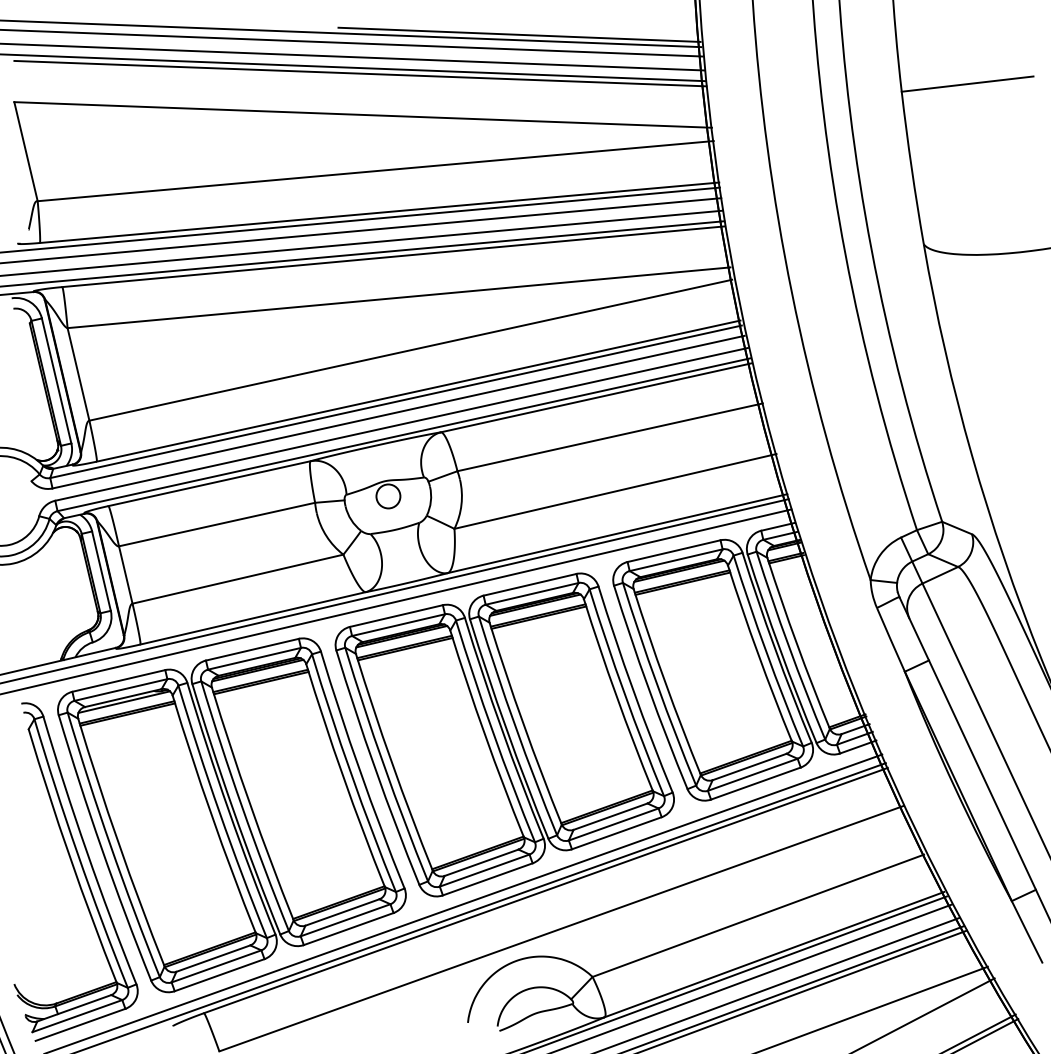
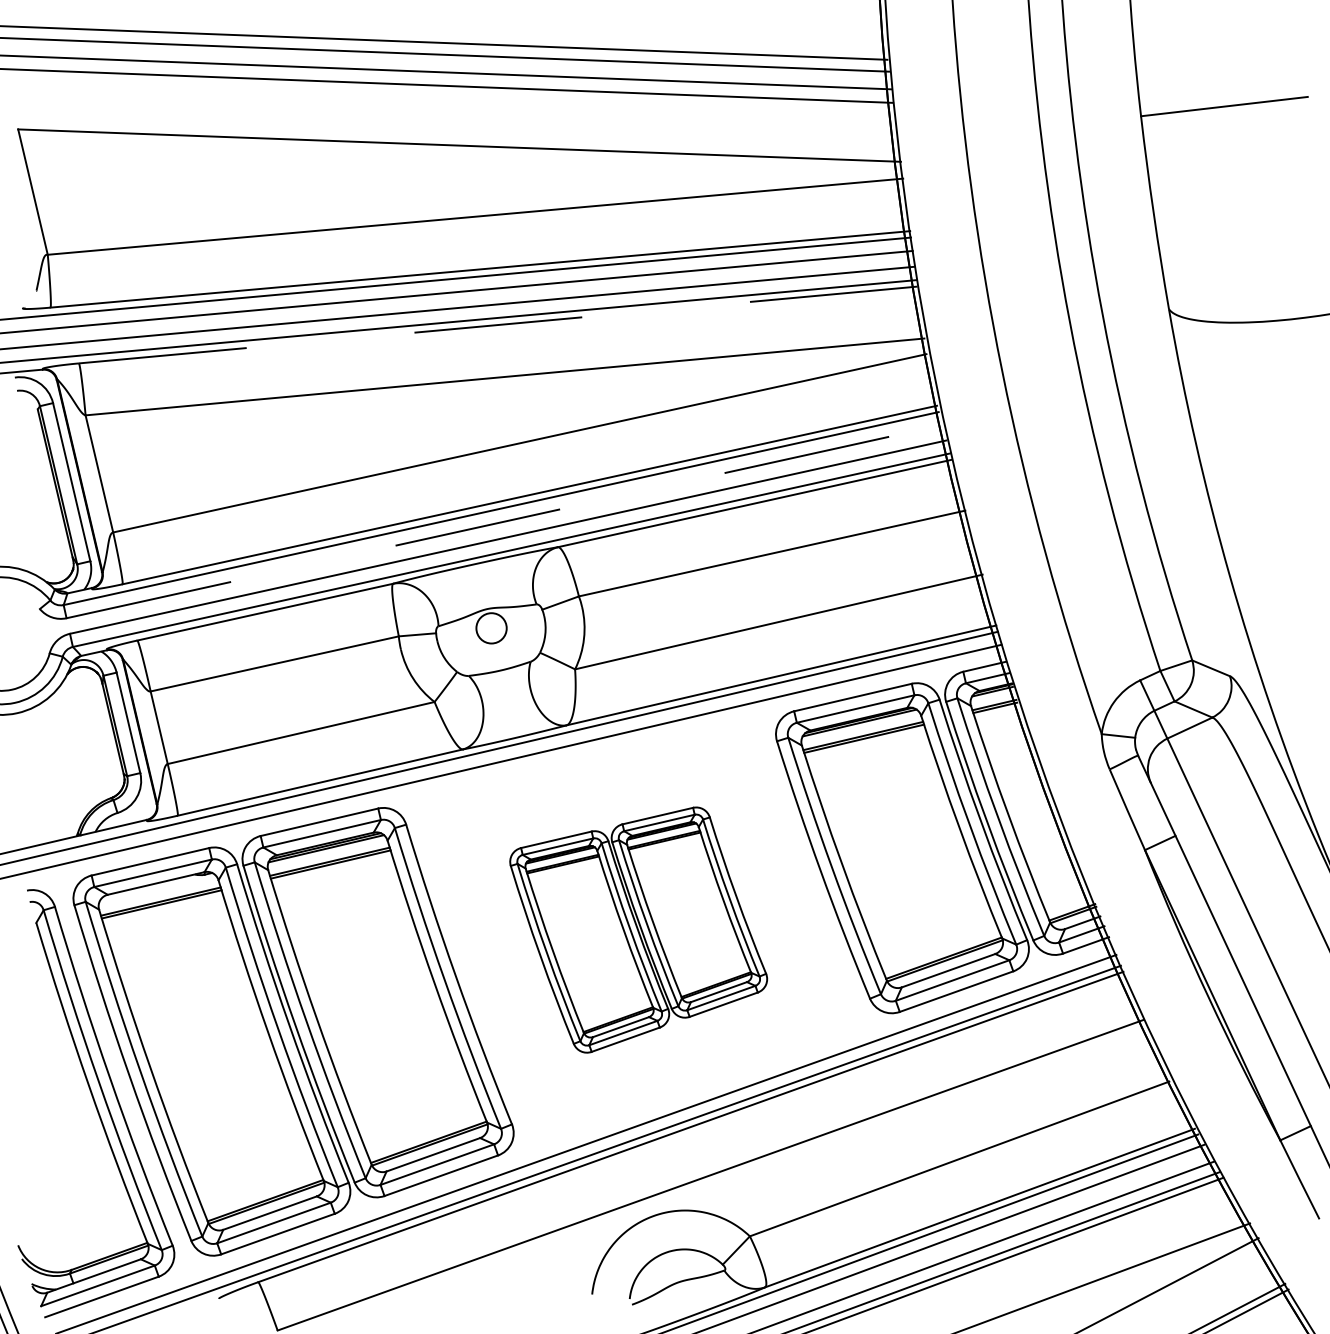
line: (519, 35) -> (657, 44), removed
line: (360, 73) -> (456, 93), removed
line: (393, 256) -> (498, 324), solid -> dashed
line: (398, 412) -> (504, 521), solid -> dashed
line: (124, 702) -> (157, 888), removed
part: (504, 734) -> (638, 929), size x0.6

